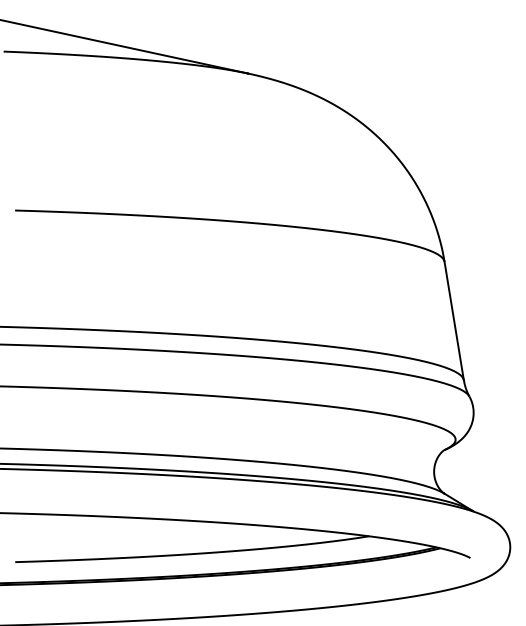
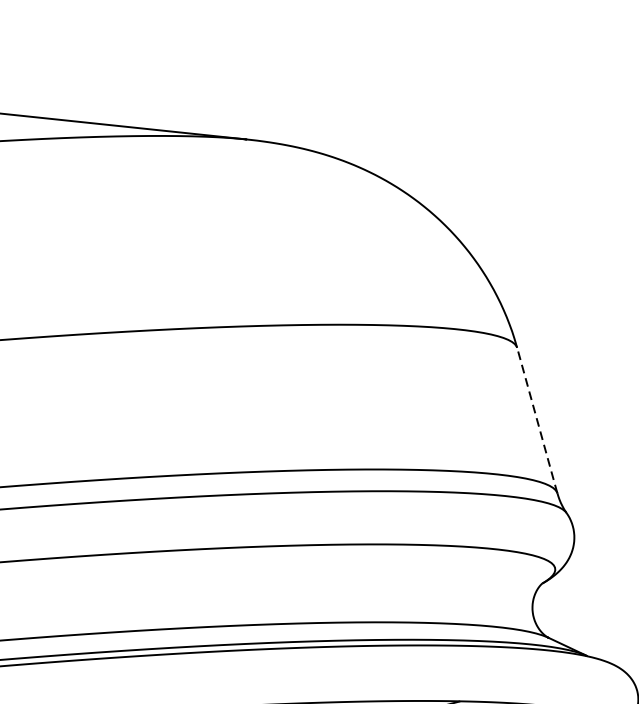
line: (454, 320) -> (537, 420), solid -> dashed

